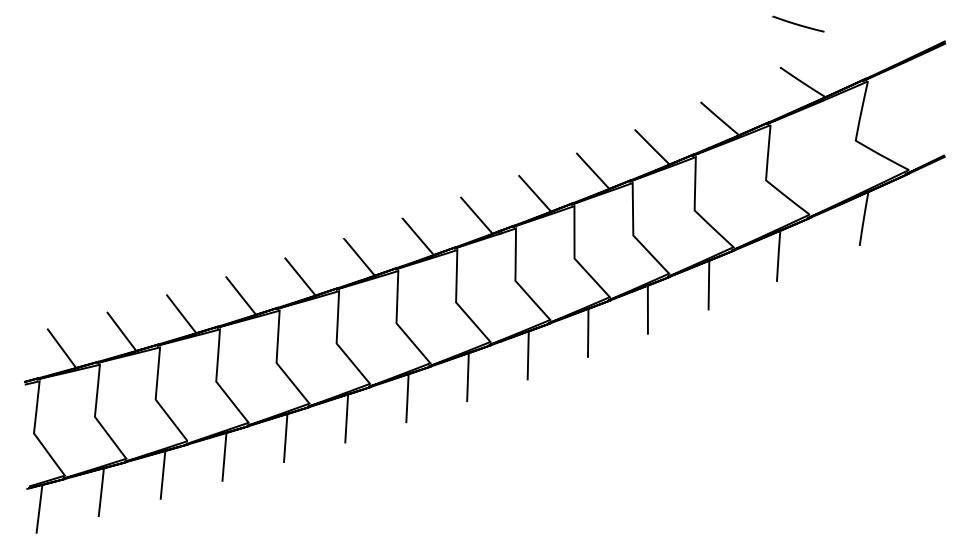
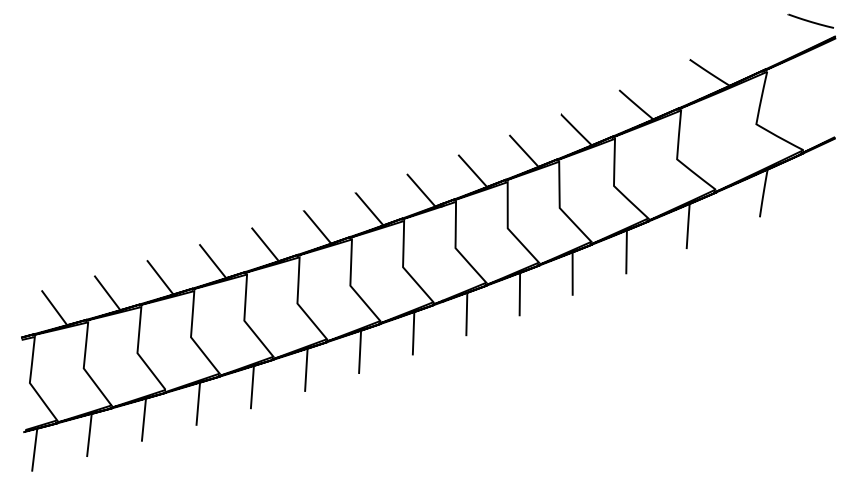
line: (797, 23) -> (810, 20), moved

